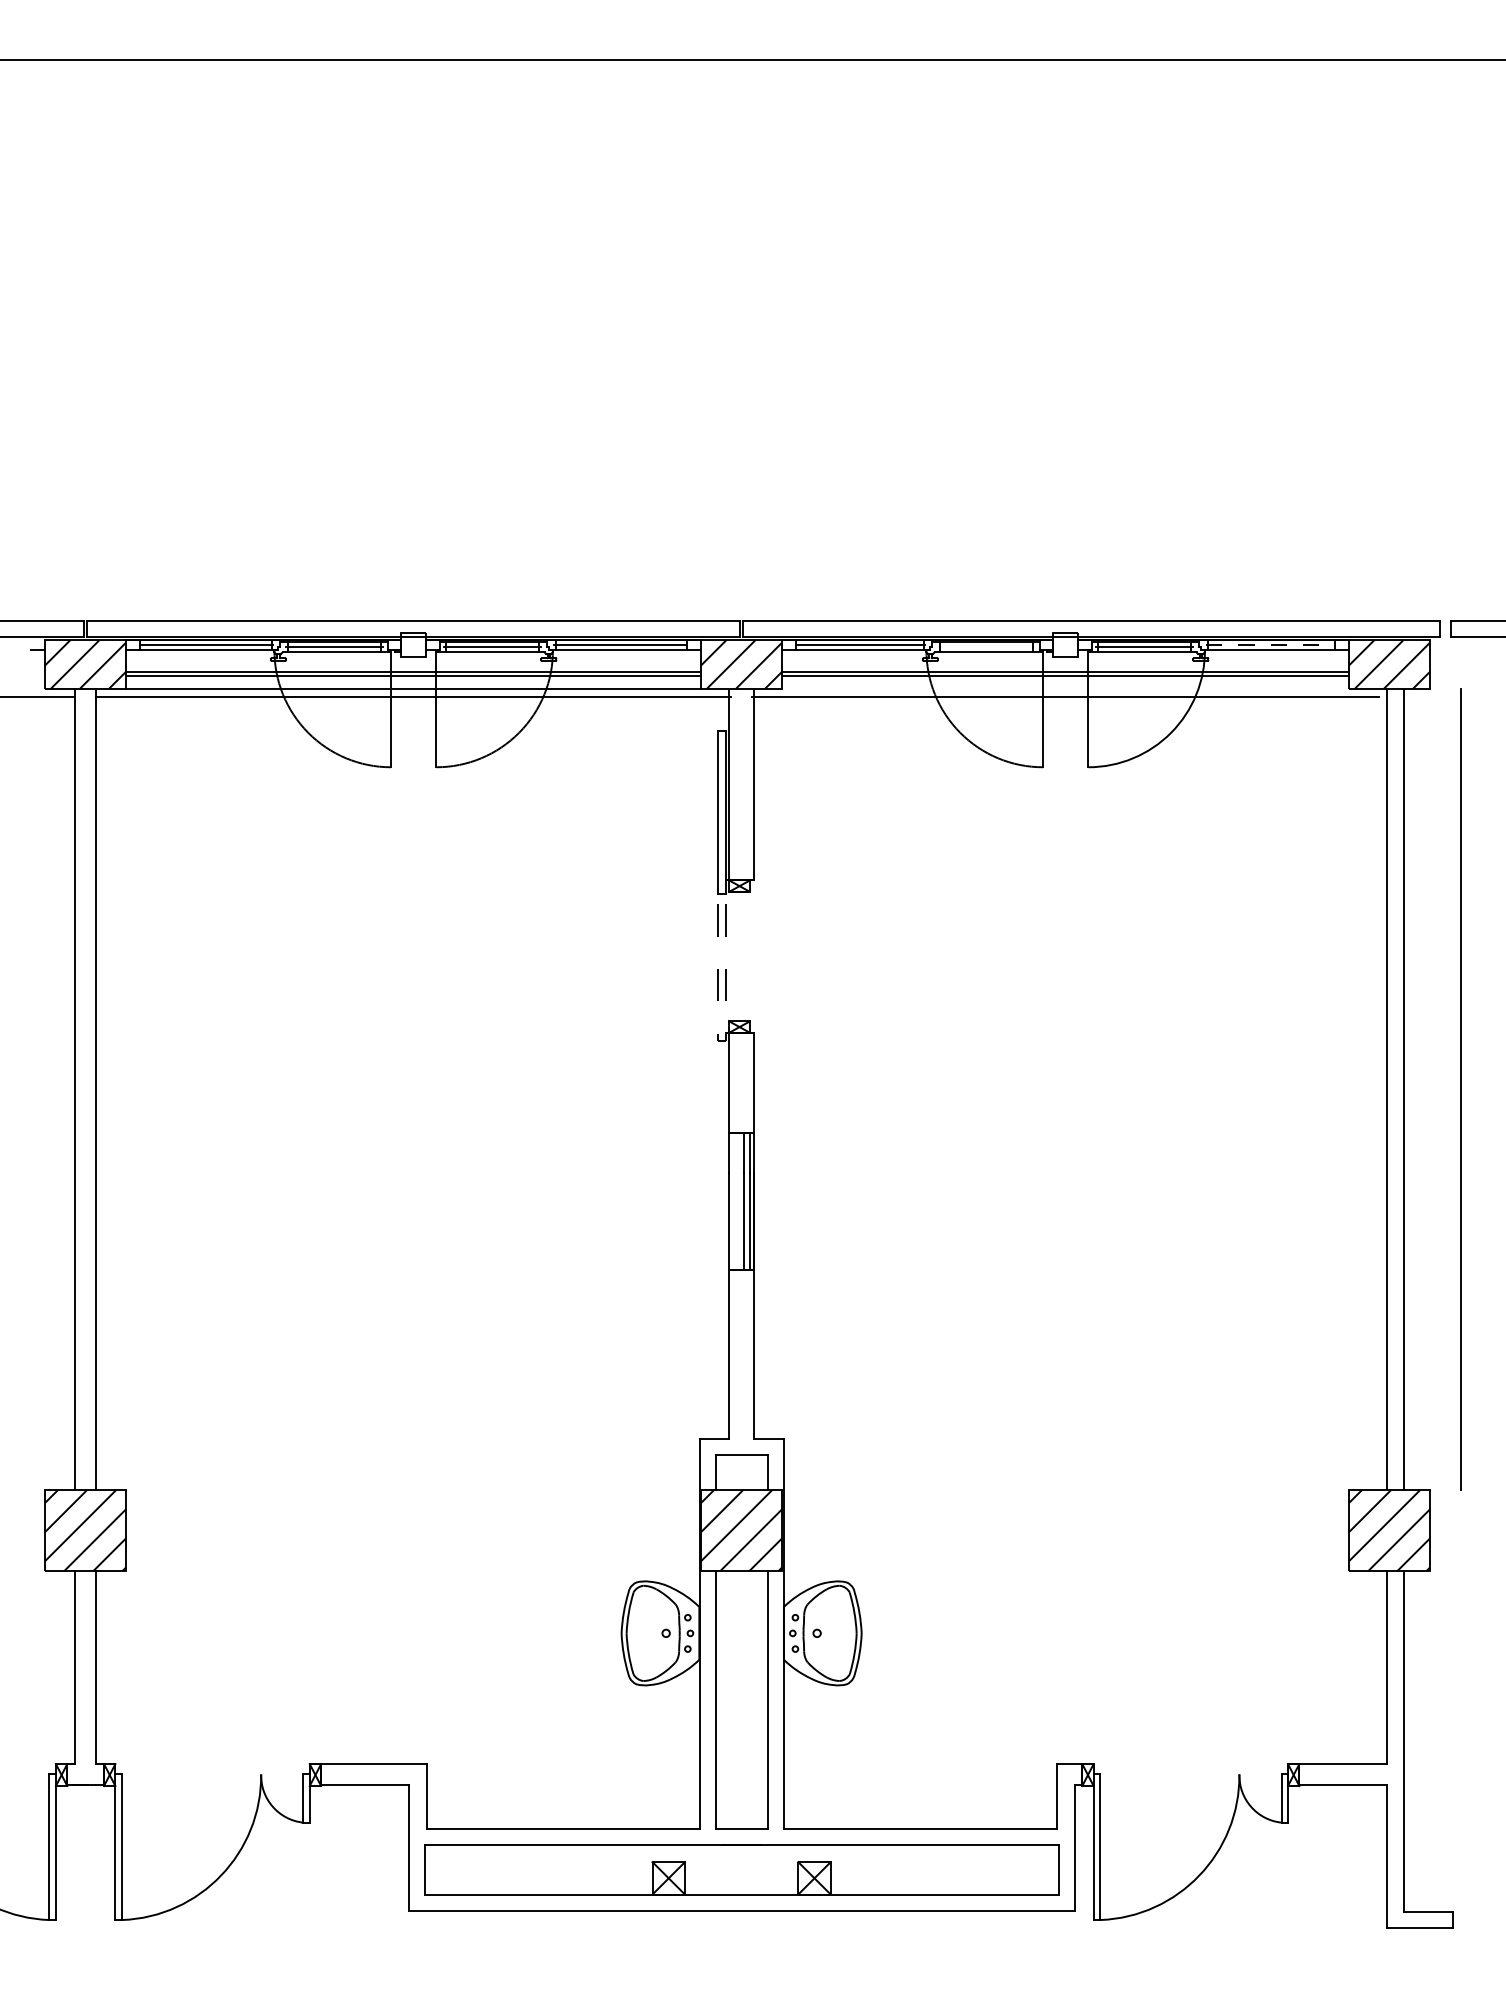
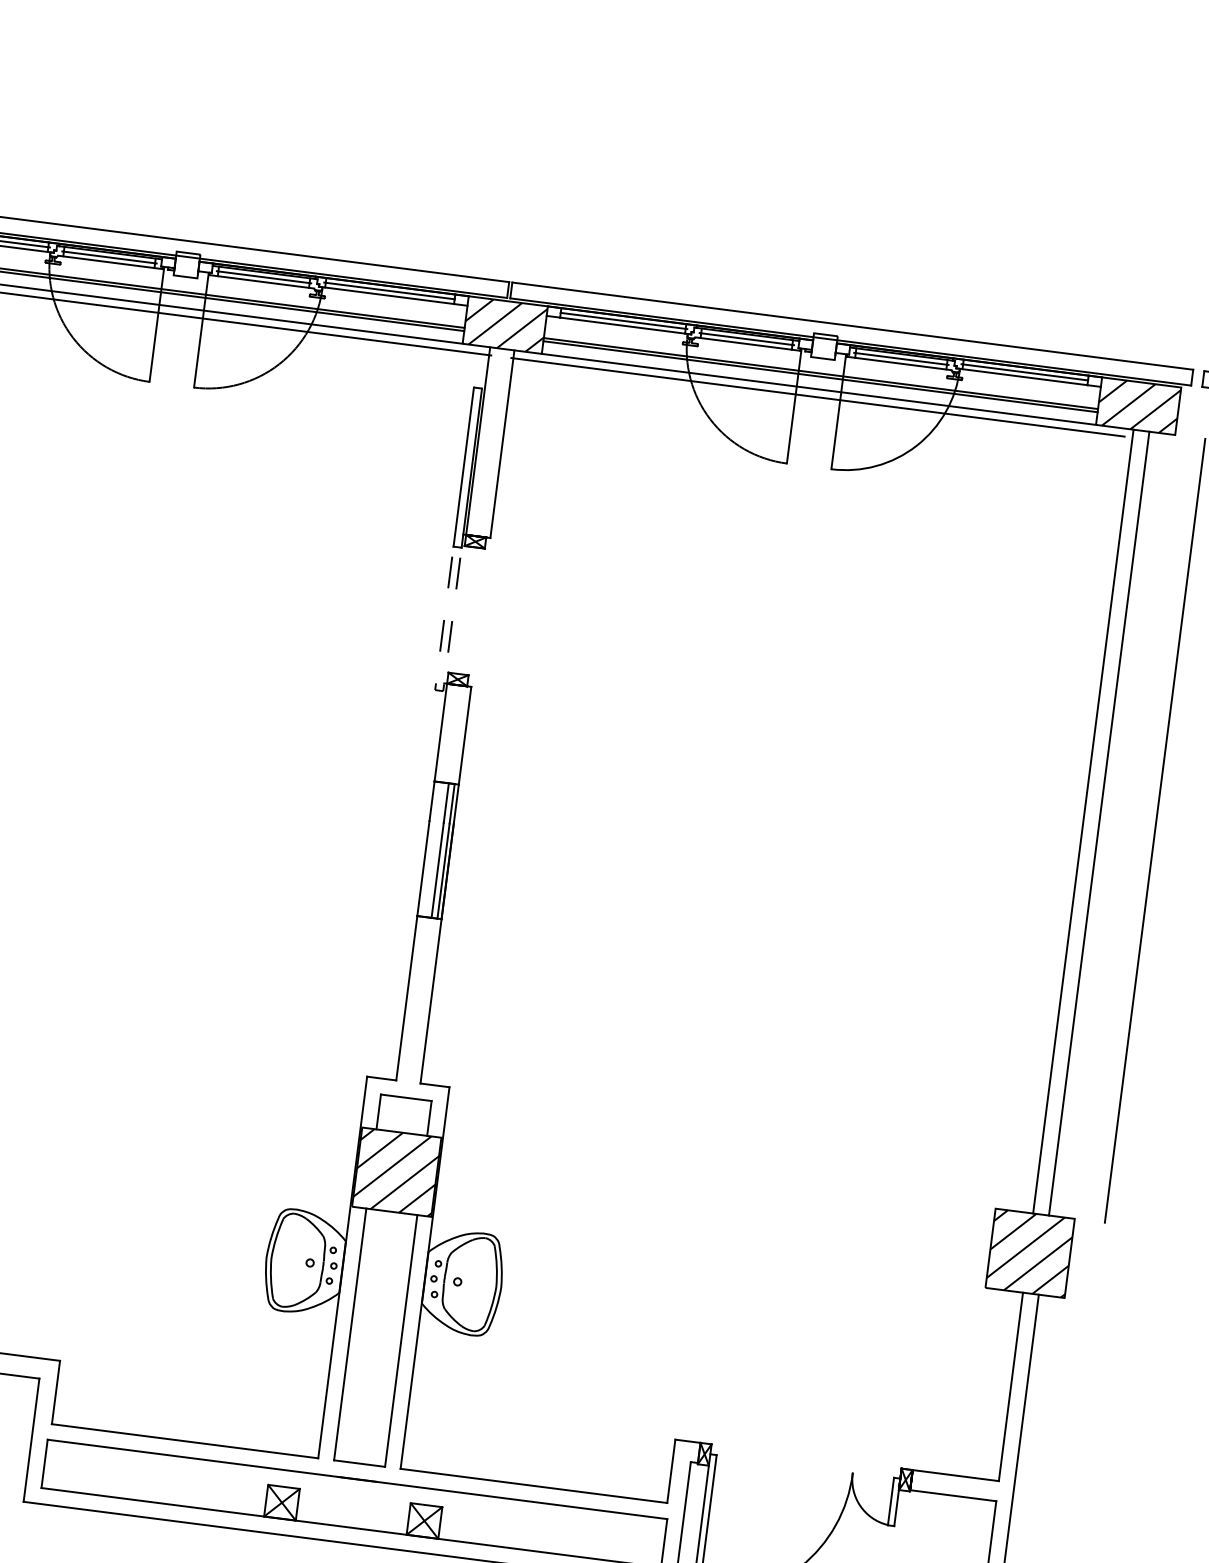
line: (1270, 644) -> (1024, 372), dashed -> solid
line: (986, 647) -> (746, 339), added
line: (1065, 688) -> (818, 389), added

